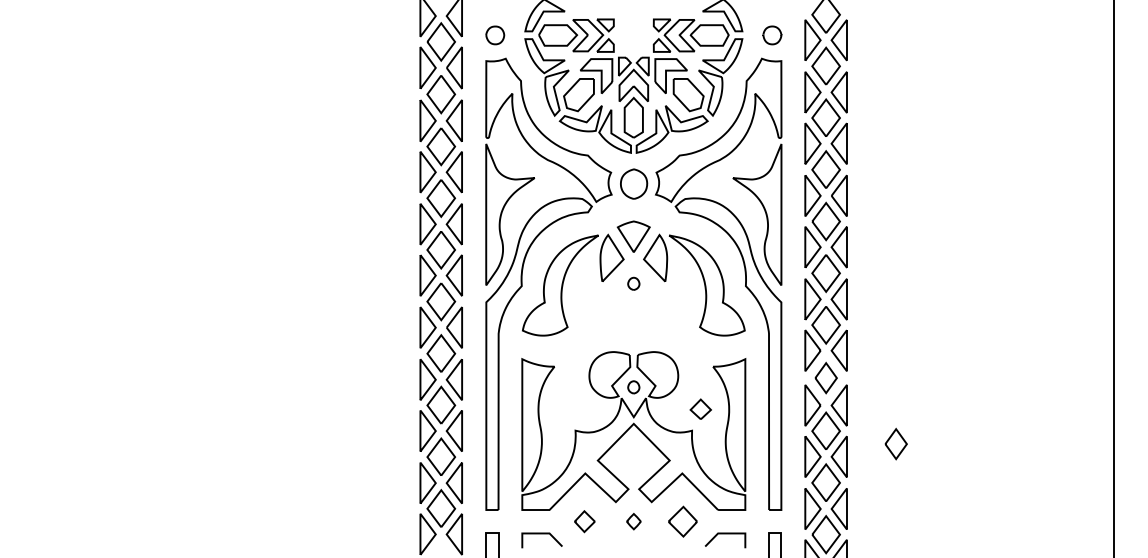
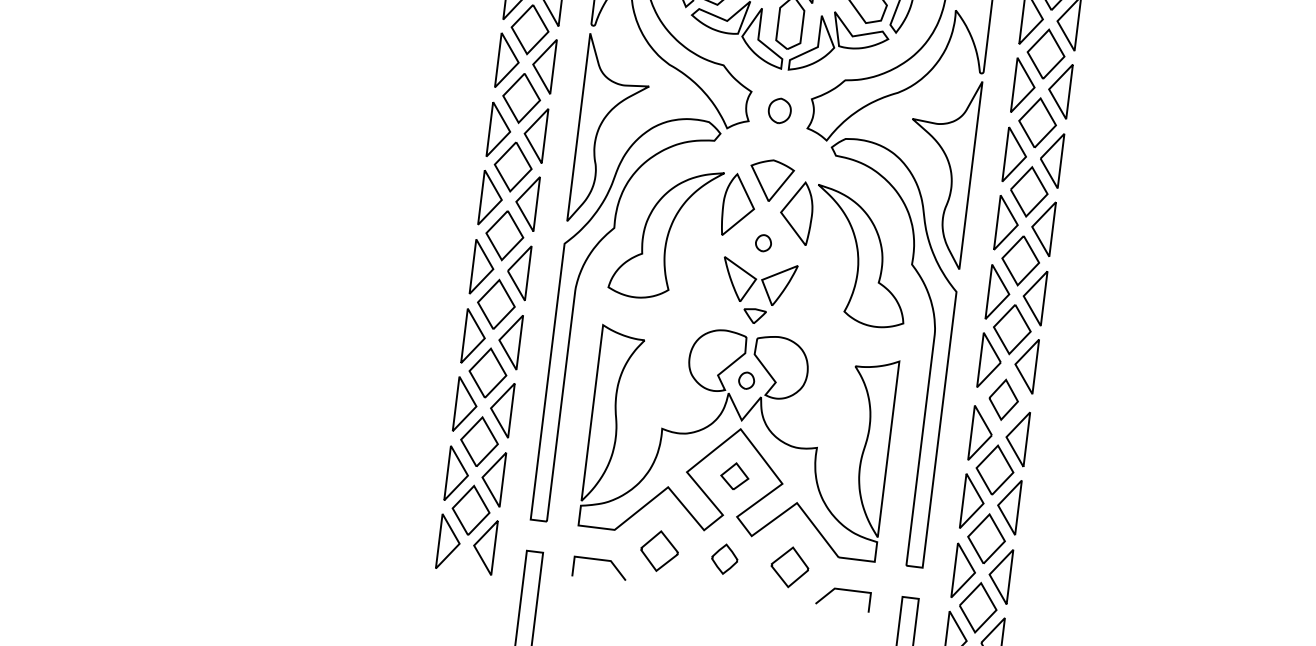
part: (633, 184) -> (779, 111), size x0.62
part: (633, 320) -> (757, 291), added
part: (700, 408) -> (734, 475), moved
part: (895, 443) -> (1085, 498), removed
part: (584, 521) -> (659, 550), size x1.43
part: (633, 521) -> (724, 558), size x1.43

